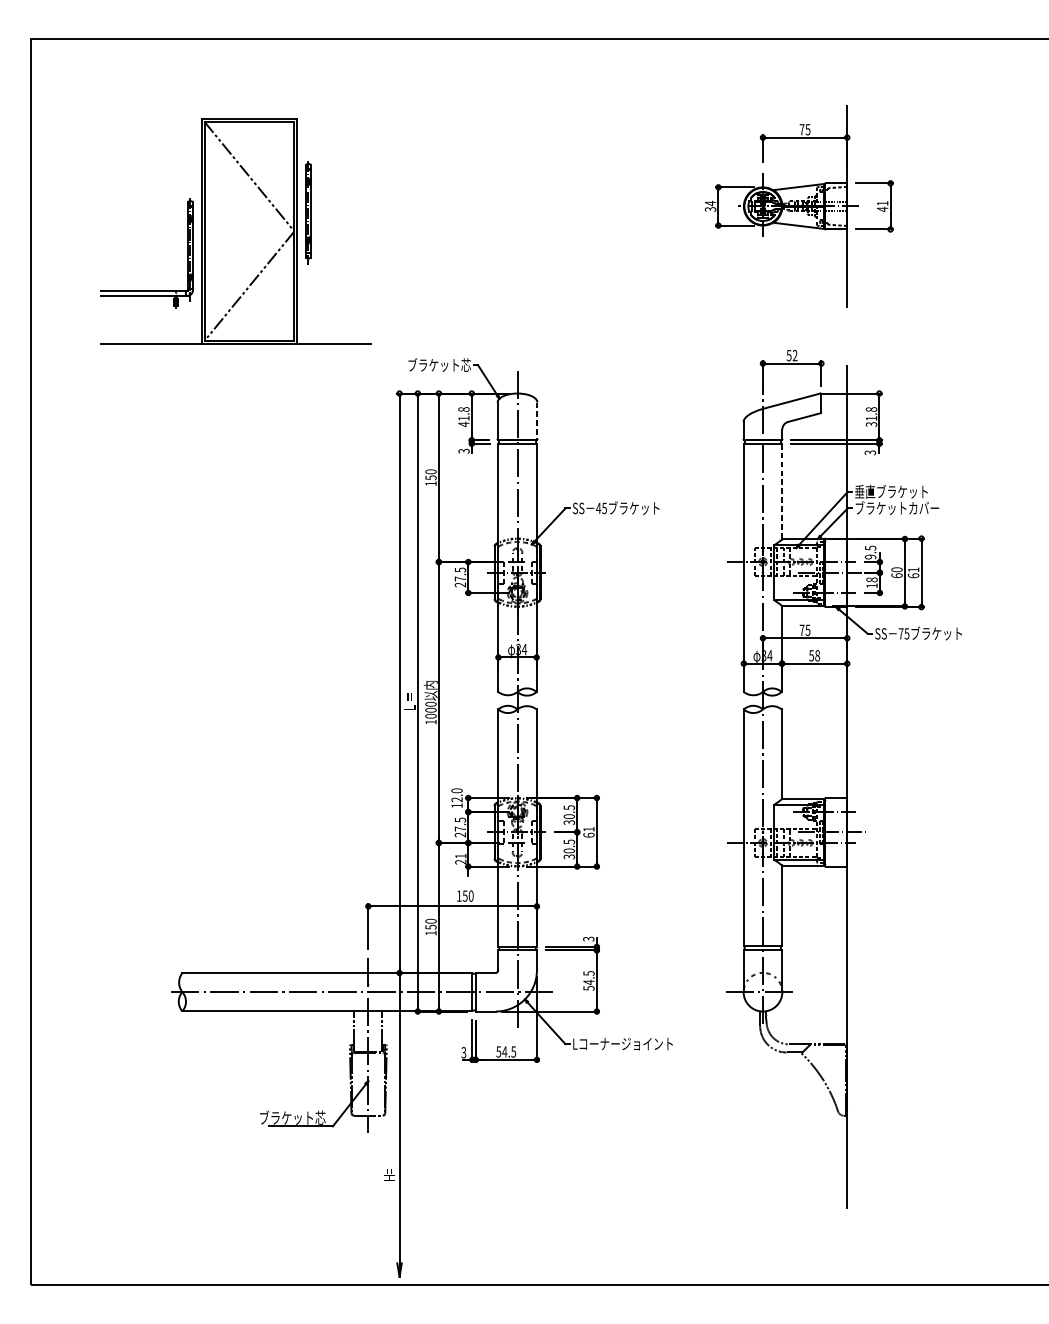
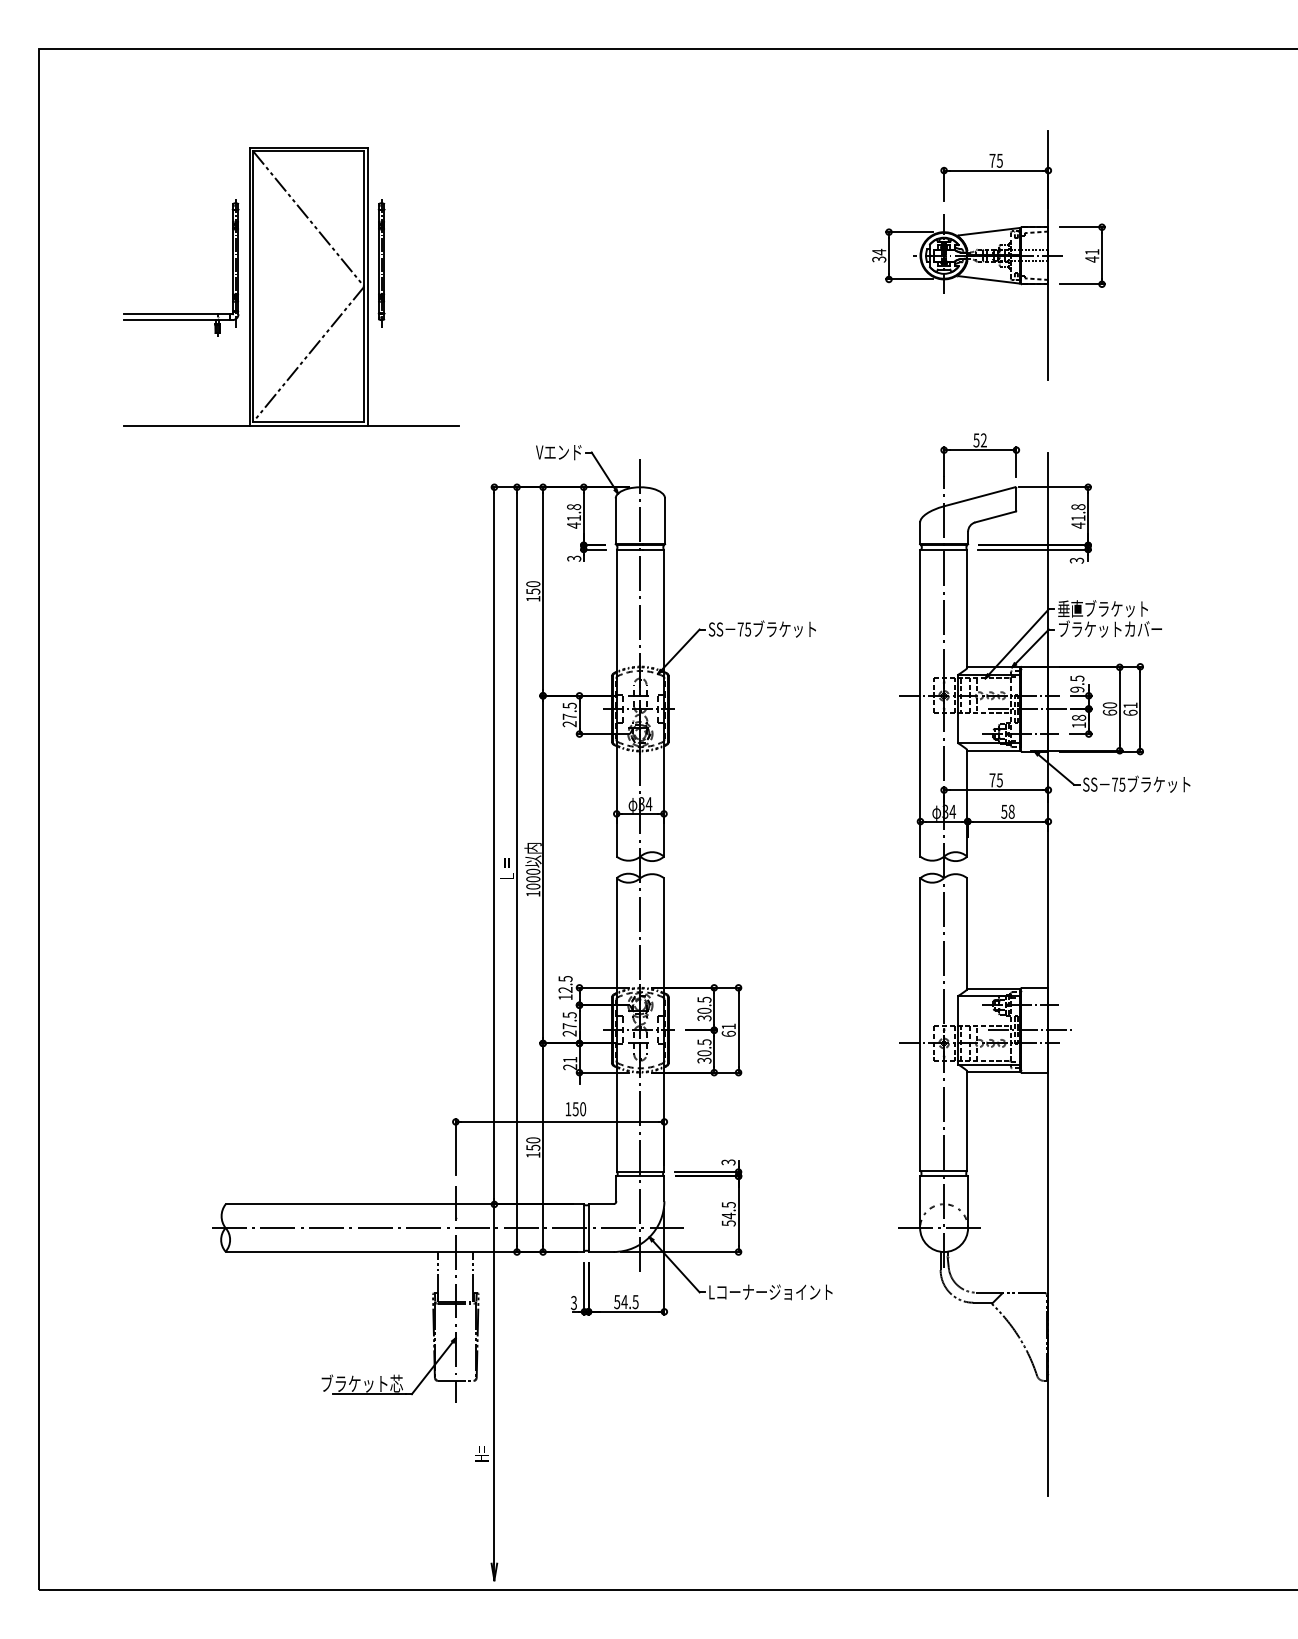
part: (146, 290) -> (181, 313), moved
text: (439, 364) -> (543, 451), ブラケット芯 -> Vエンド
line: (537, 421) -> (665, 521), dashed -> solid
text: (871, 424) -> (1078, 525), 31.8 -> 41.8
line: (781, 492) -> (967, 609), dashed -> solid
text: (598, 508) -> (740, 629), 45 -> 75
text: (457, 790) -> (565, 978), 12.0 -> 12.5

